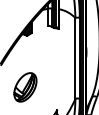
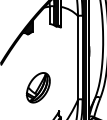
part: (24, 87) -> (37, 87), moved

